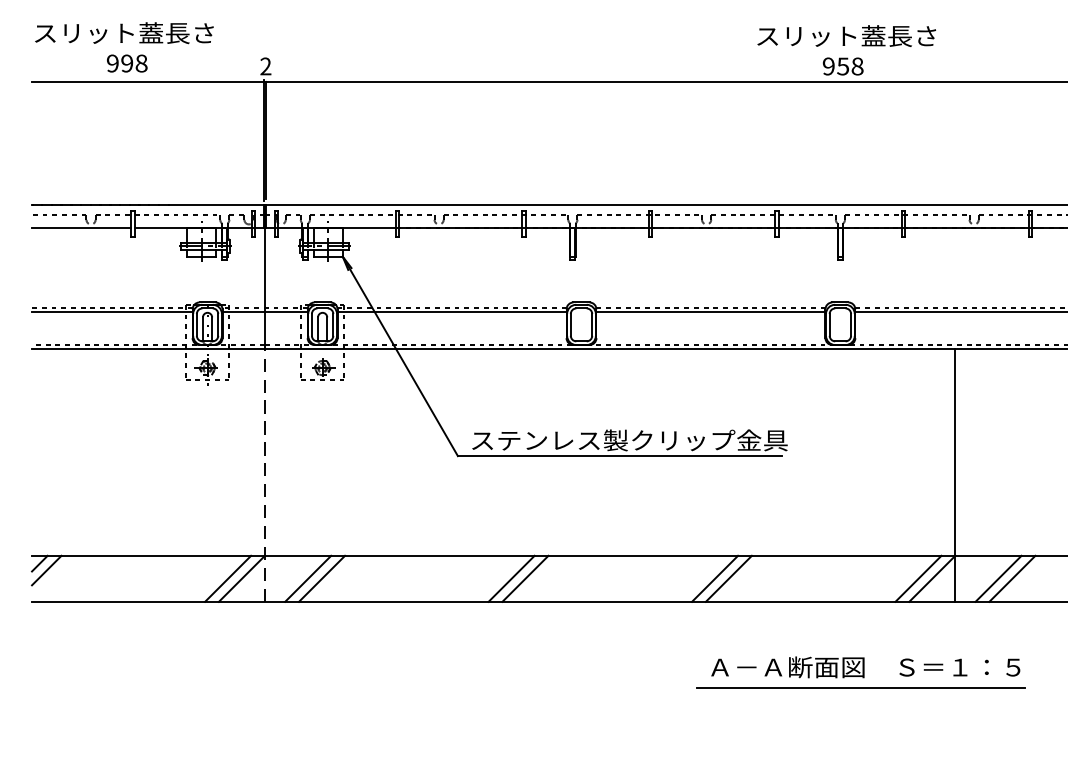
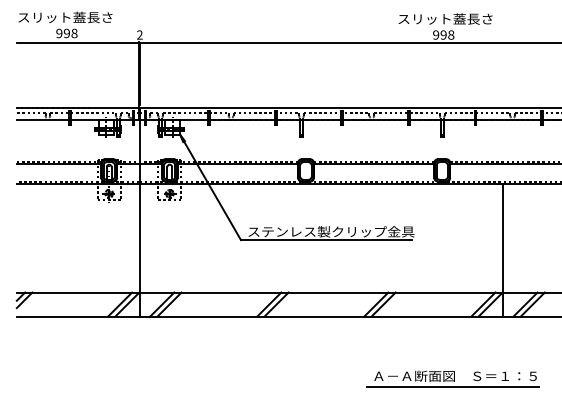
text: (842, 65) -> (443, 34), 958 -> 998
line: (265, 475) -> (139, 250), dashed -> solid
part: (859, 671) -> (452, 378), moved

